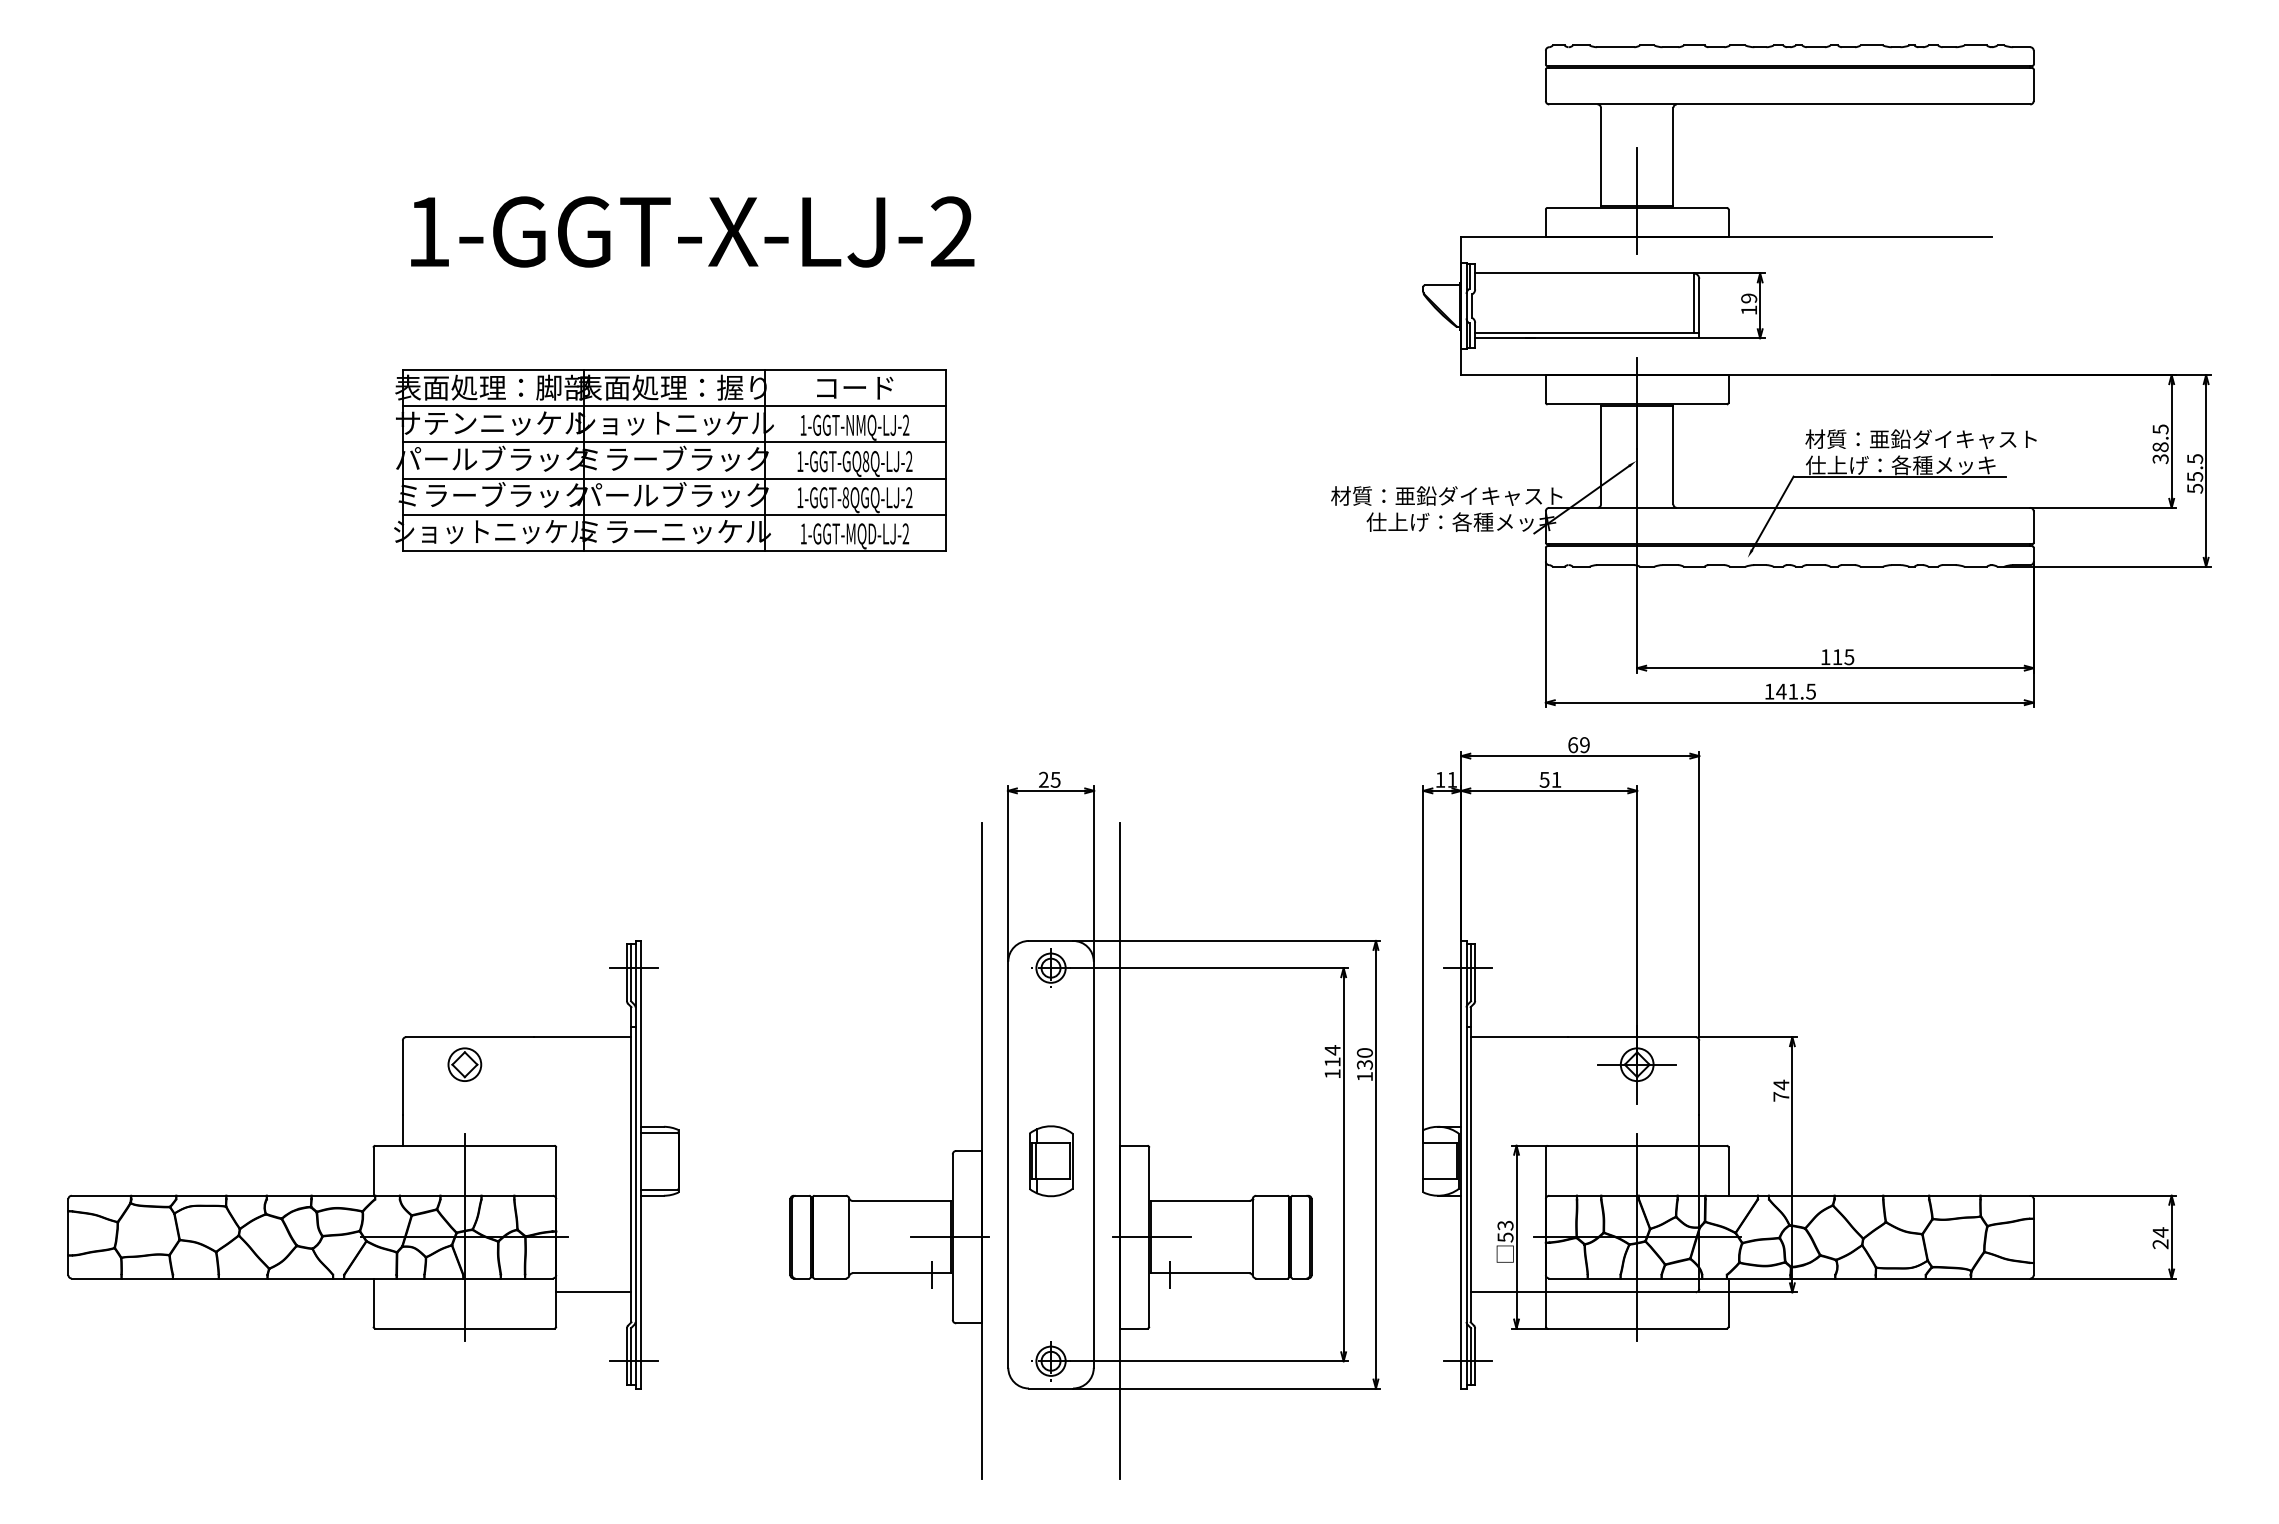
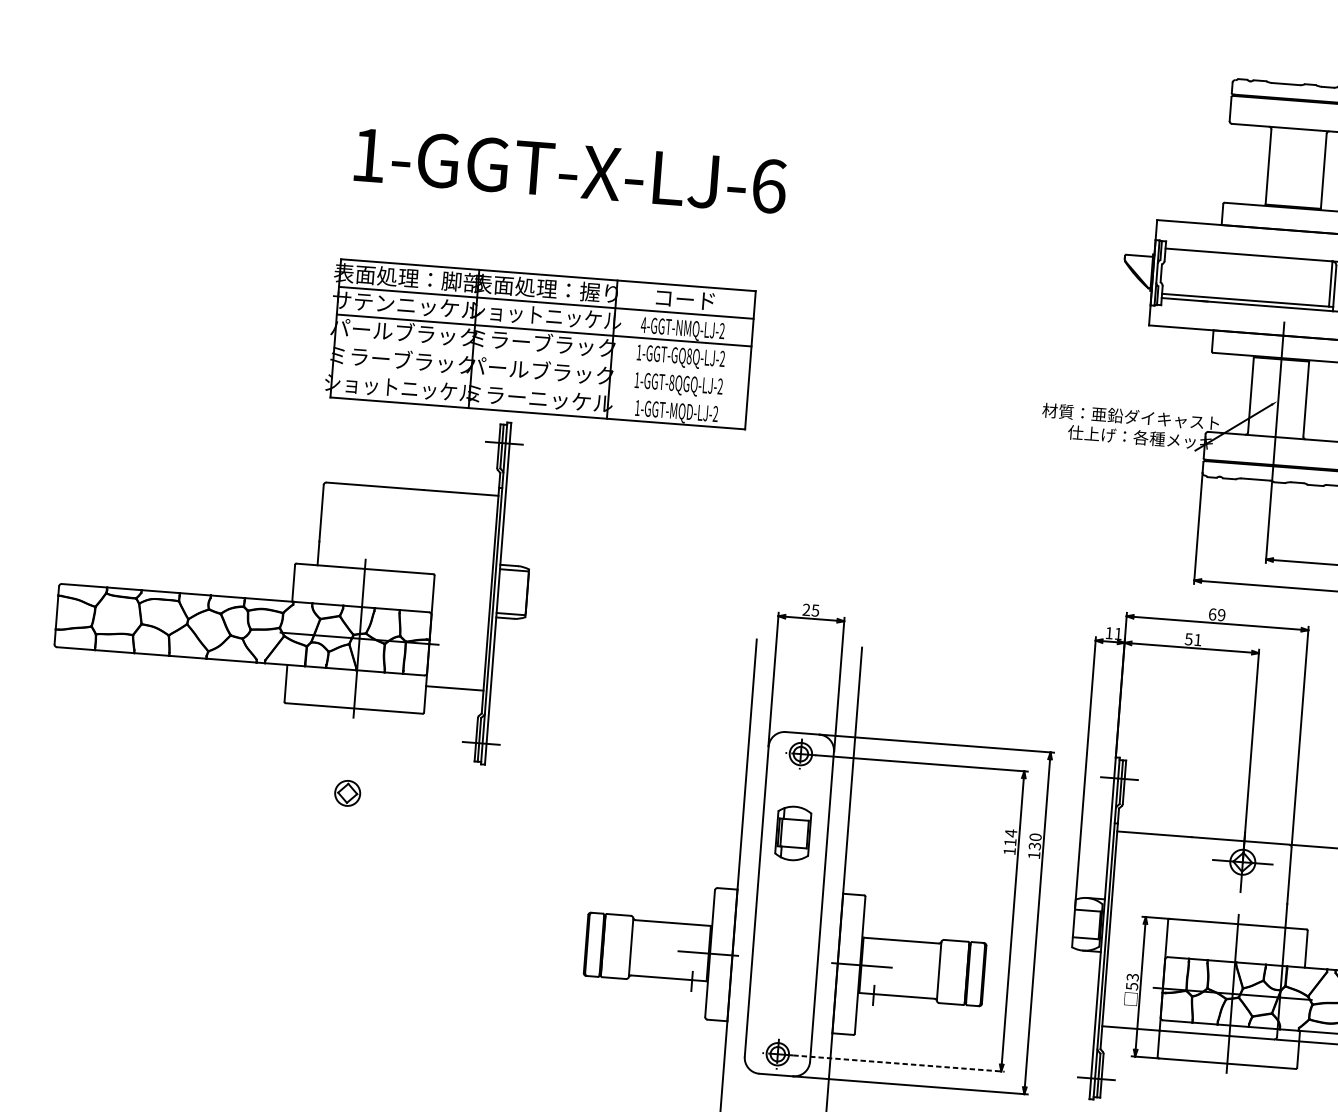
line: (1637, 200) -> (1293, 202), removed
text: (953, 231) -> (769, 185), 1-GGT-X-LJ-2 -> 1-GGT-X-LJ-6
text: (802, 425) -> (643, 325), 1-GGT-NMQ-LJ-2 -> 4-GGT-NMQ-LJ-2
line: (673, 478) -> (541, 358), removed
line: (673, 514) -> (539, 385), removed
part: (1051, 1161) -> (793, 833), moved
part: (373, 1164) -> (294, 577), moved
line: (1210, 1361) -> (899, 1063), solid -> dashed

